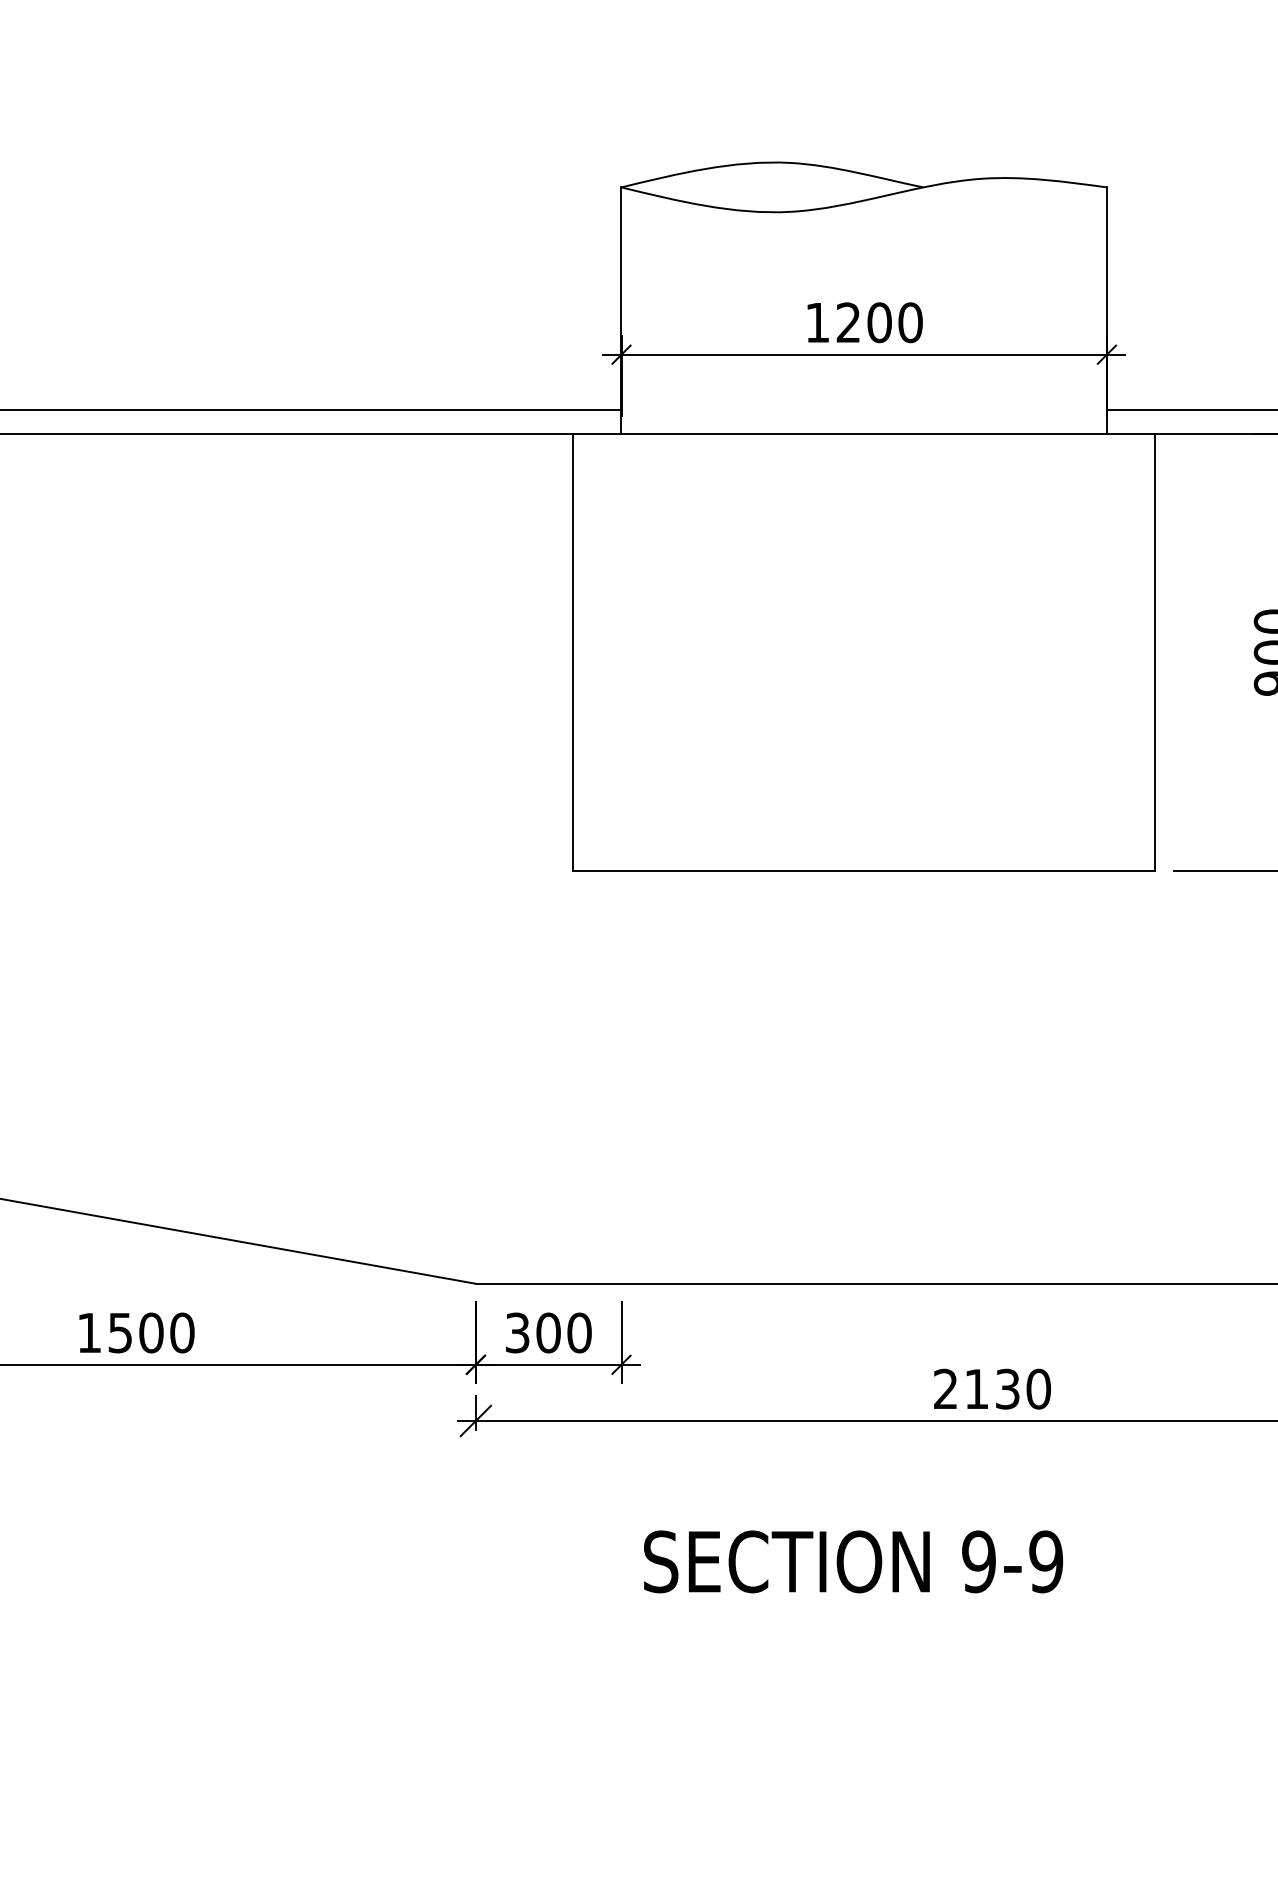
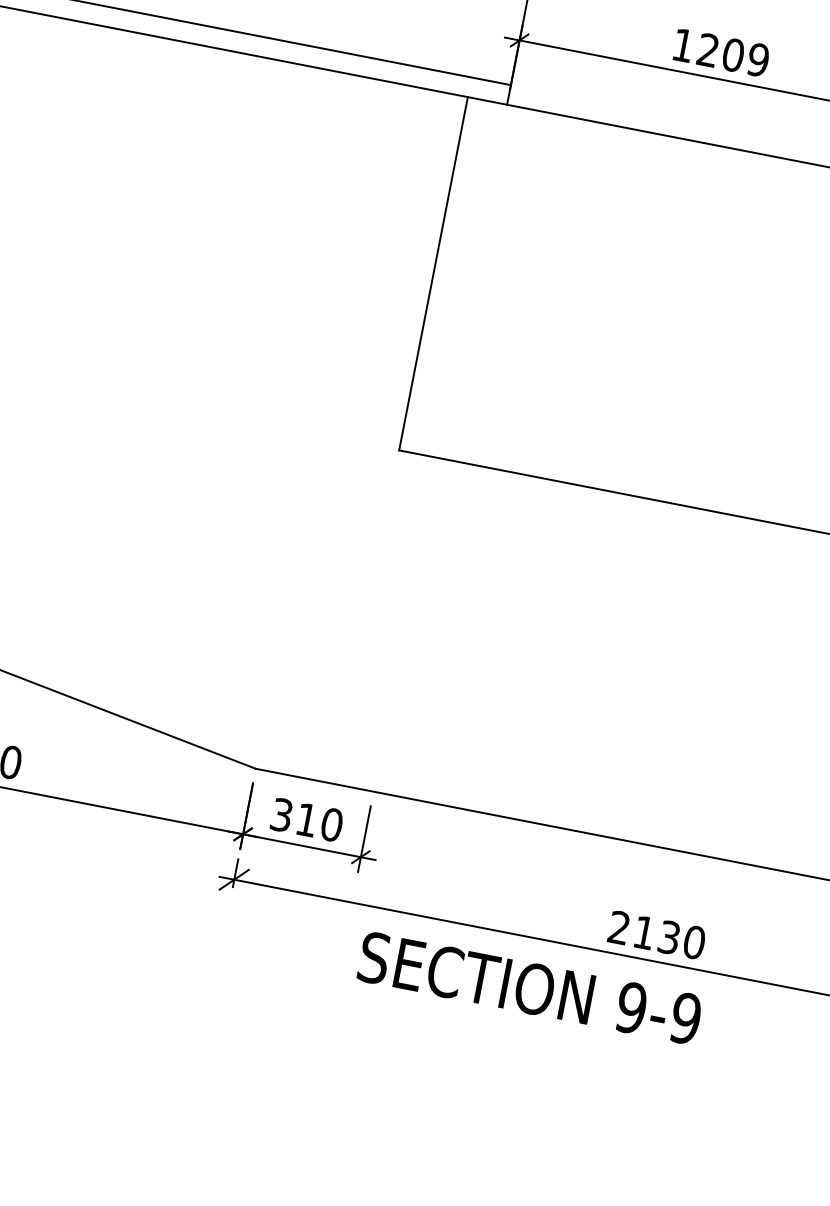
text: (910, 322) -> (758, 59), 1200 -> 1209
text: (548, 1332) -> (306, 819), 300 -> 310
text: (853, 1561) -> (530, 988), moved

